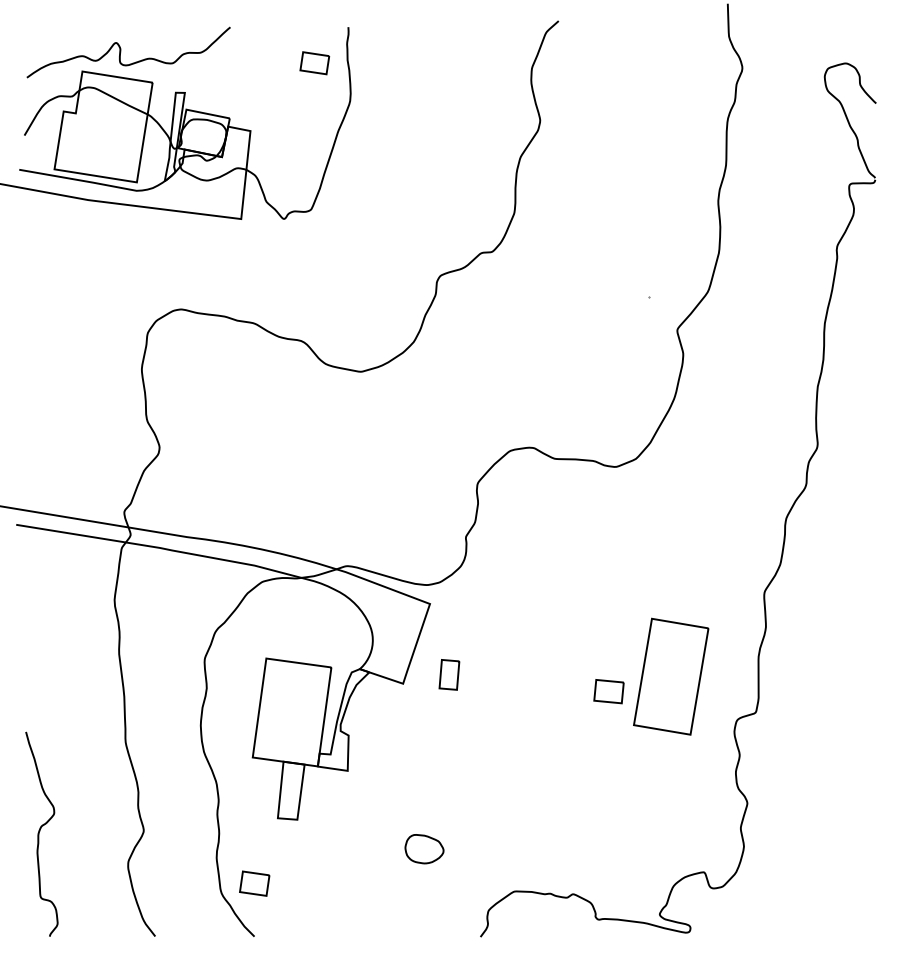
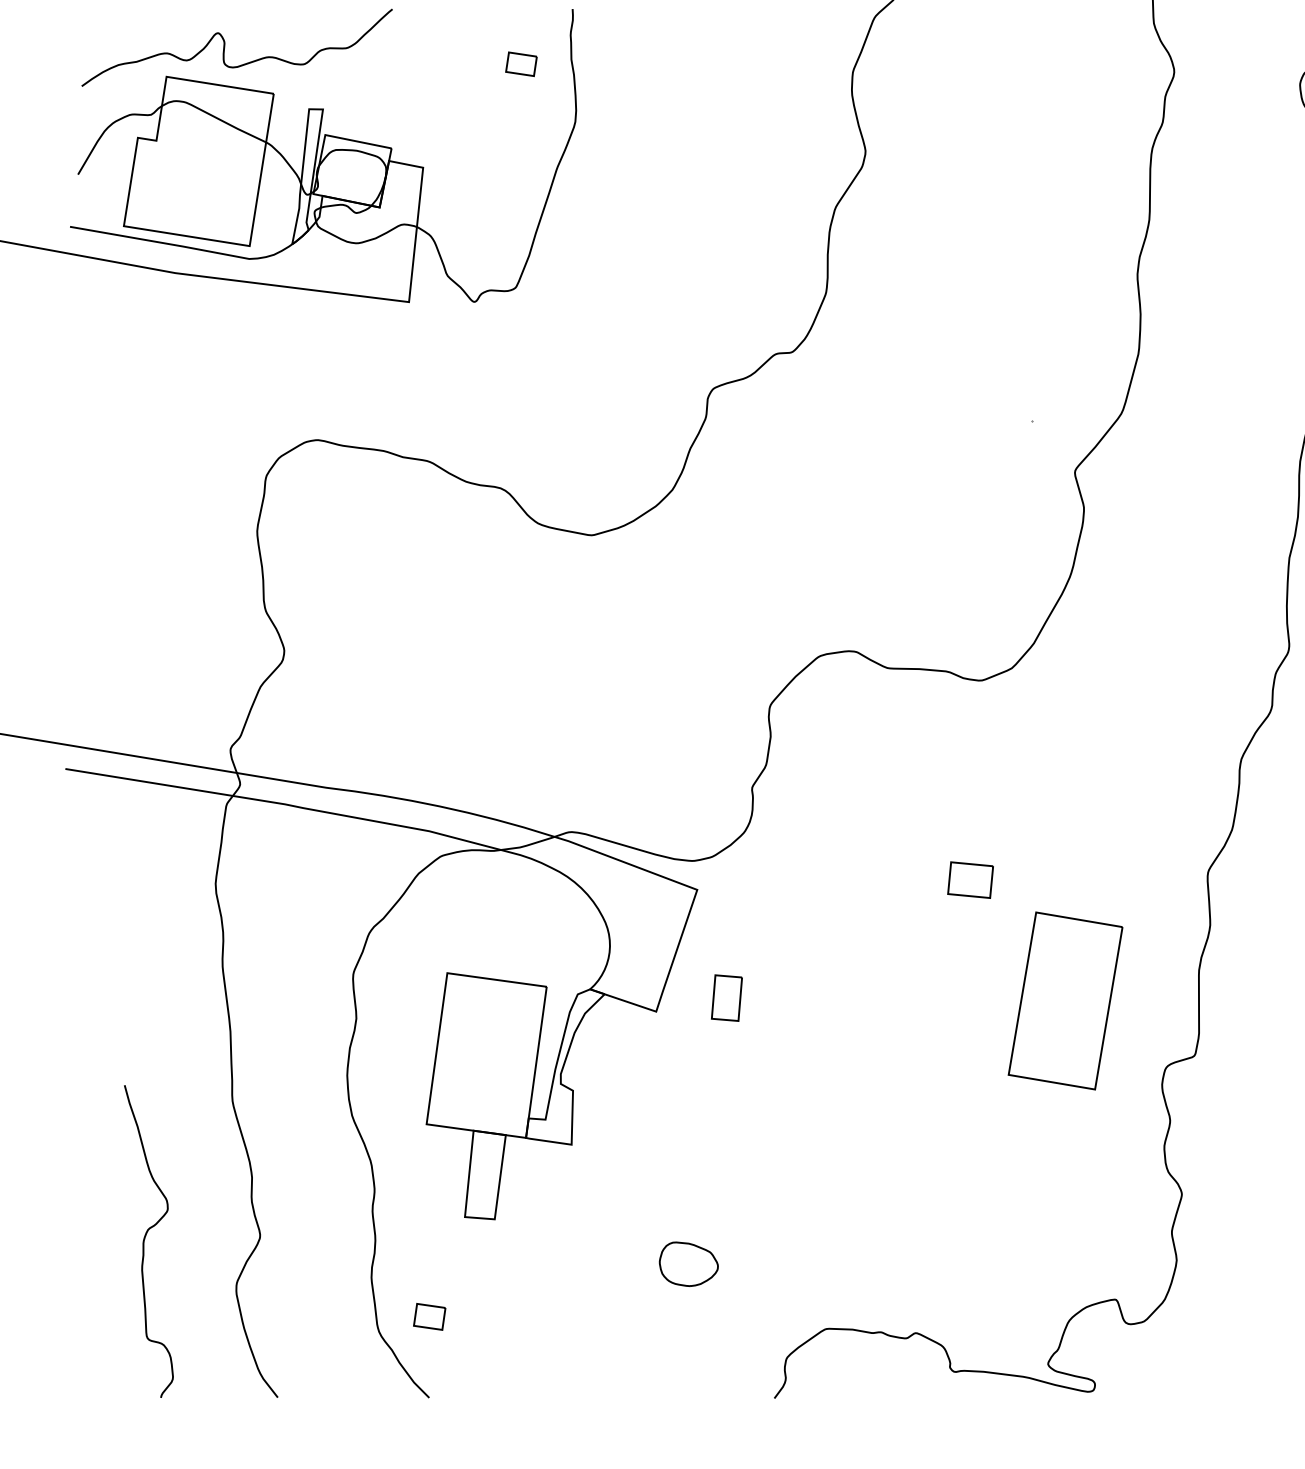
part: (314, 63) -> (520, 64), size x0.7
part: (608, 691) -> (969, 879), moved
curve: (39, 833) -> (145, 1240), moved
part: (254, 883) -> (429, 1316), size x0.7

